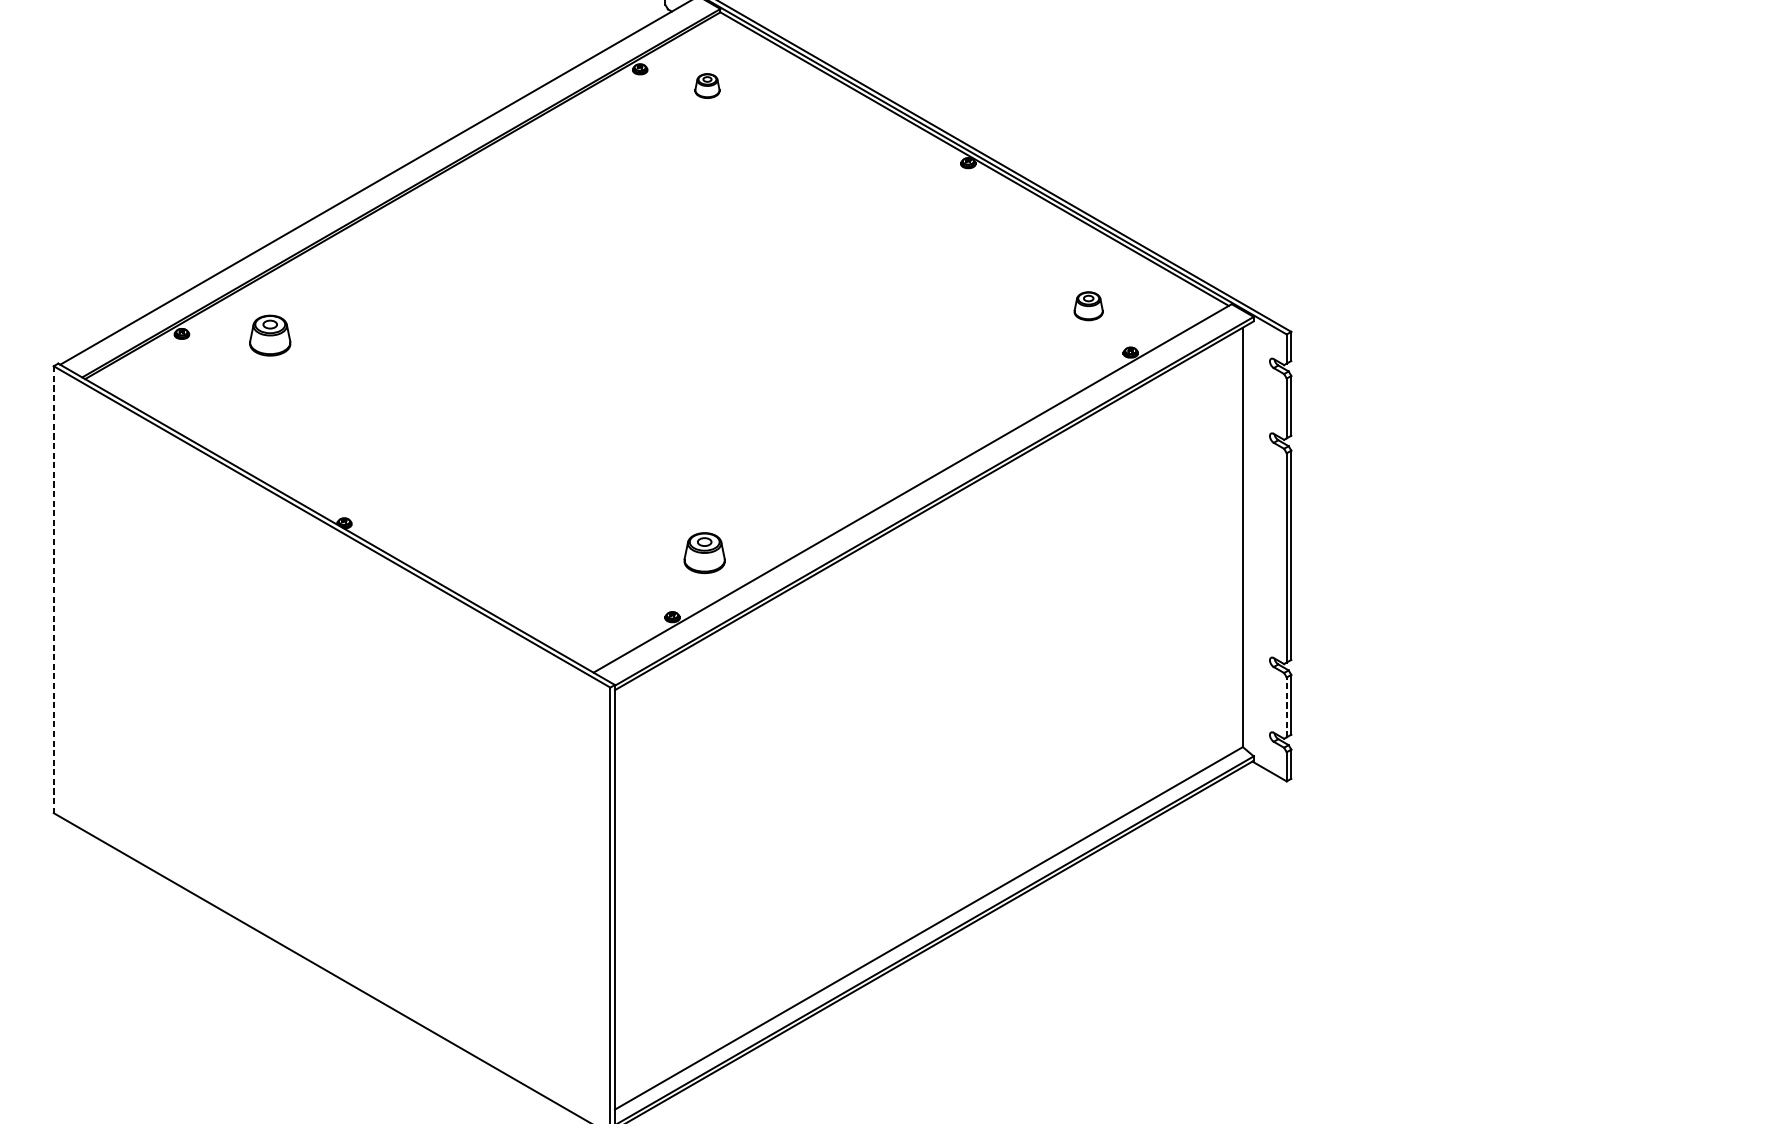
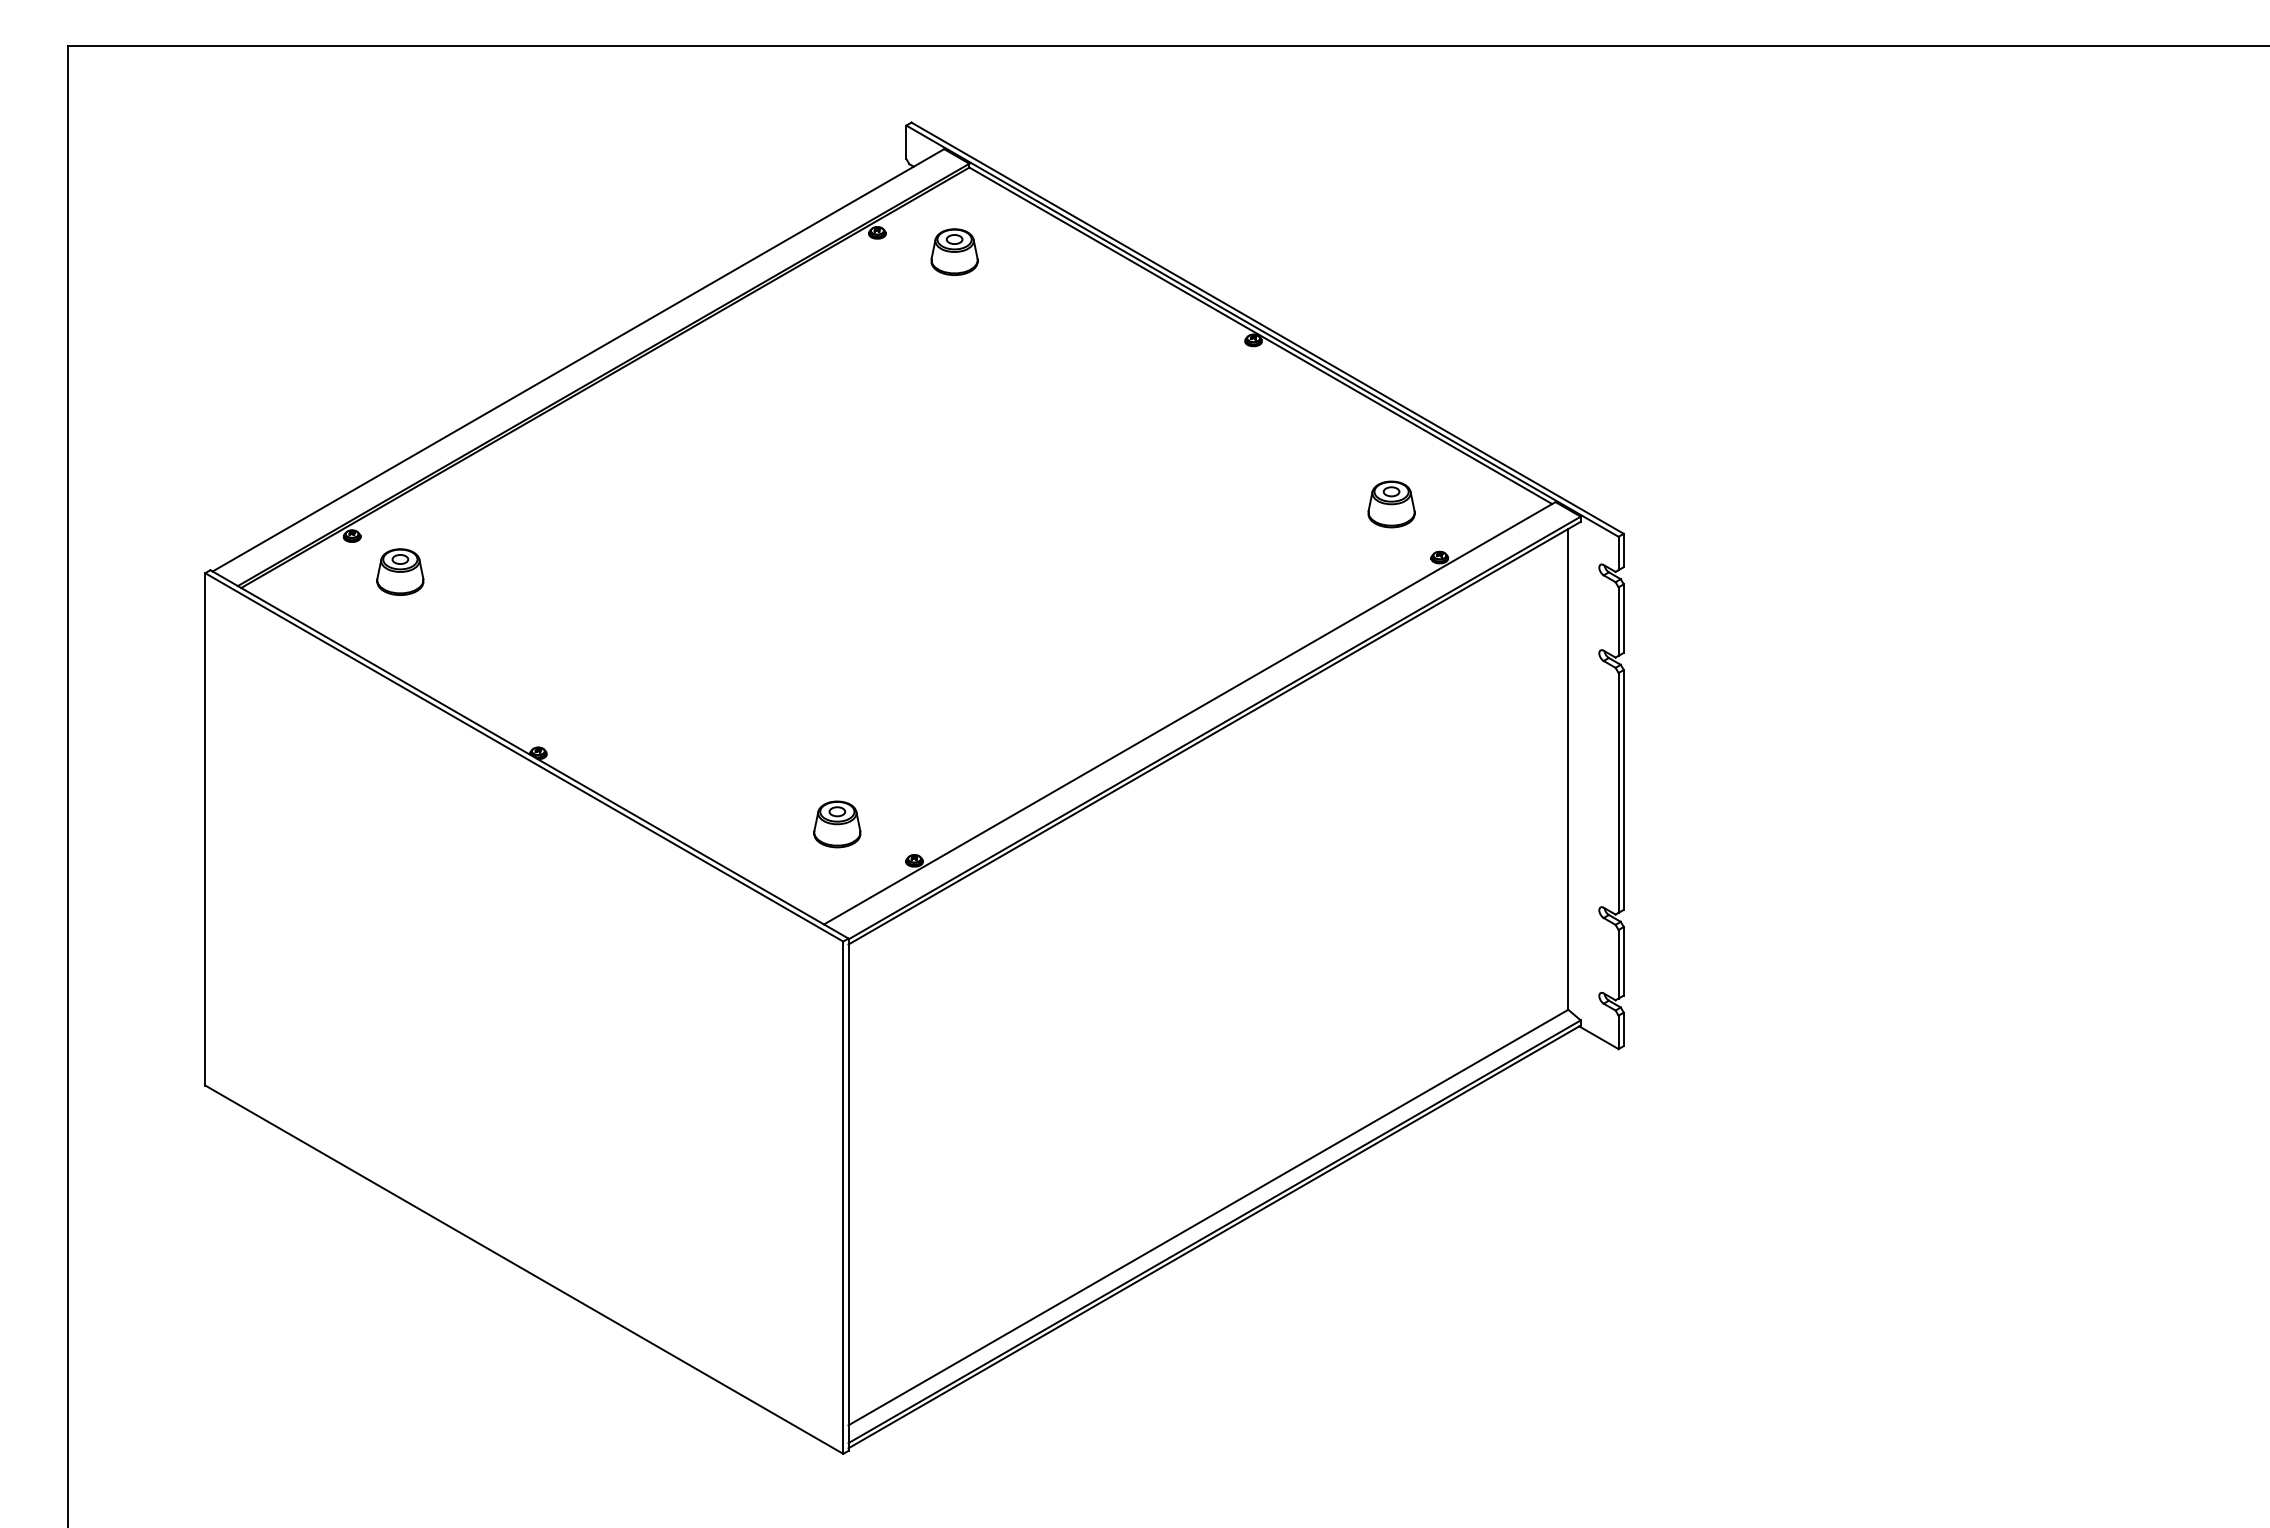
part: (707, 85) -> (954, 251), size x1.67
part: (1088, 306) -> (1391, 504), size x1.43
part: (270, 335) -> (400, 571), moved
part: (704, 553) -> (837, 824), moved
line: (53, 589) -> (205, 829), dashed -> solid
line: (1286, 706) -> (1618, 963), dashed -> solid

